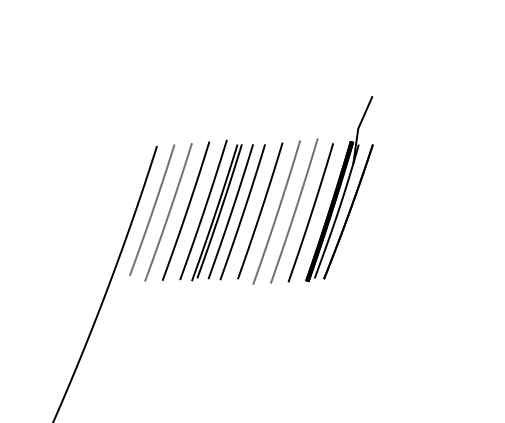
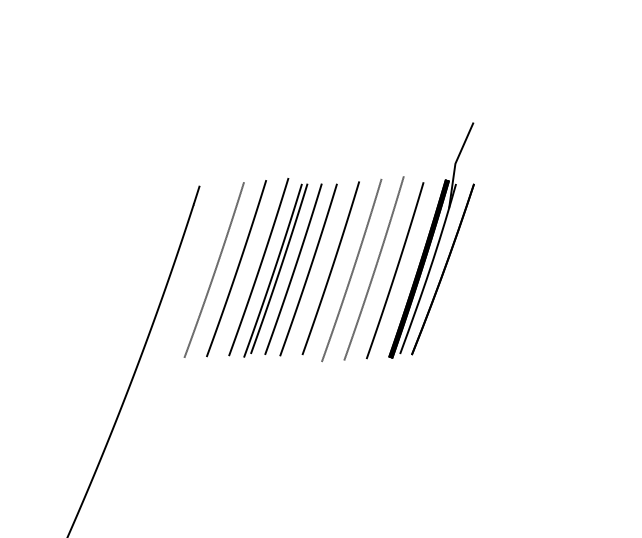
line: (152, 209) -> (193, 266), removed

